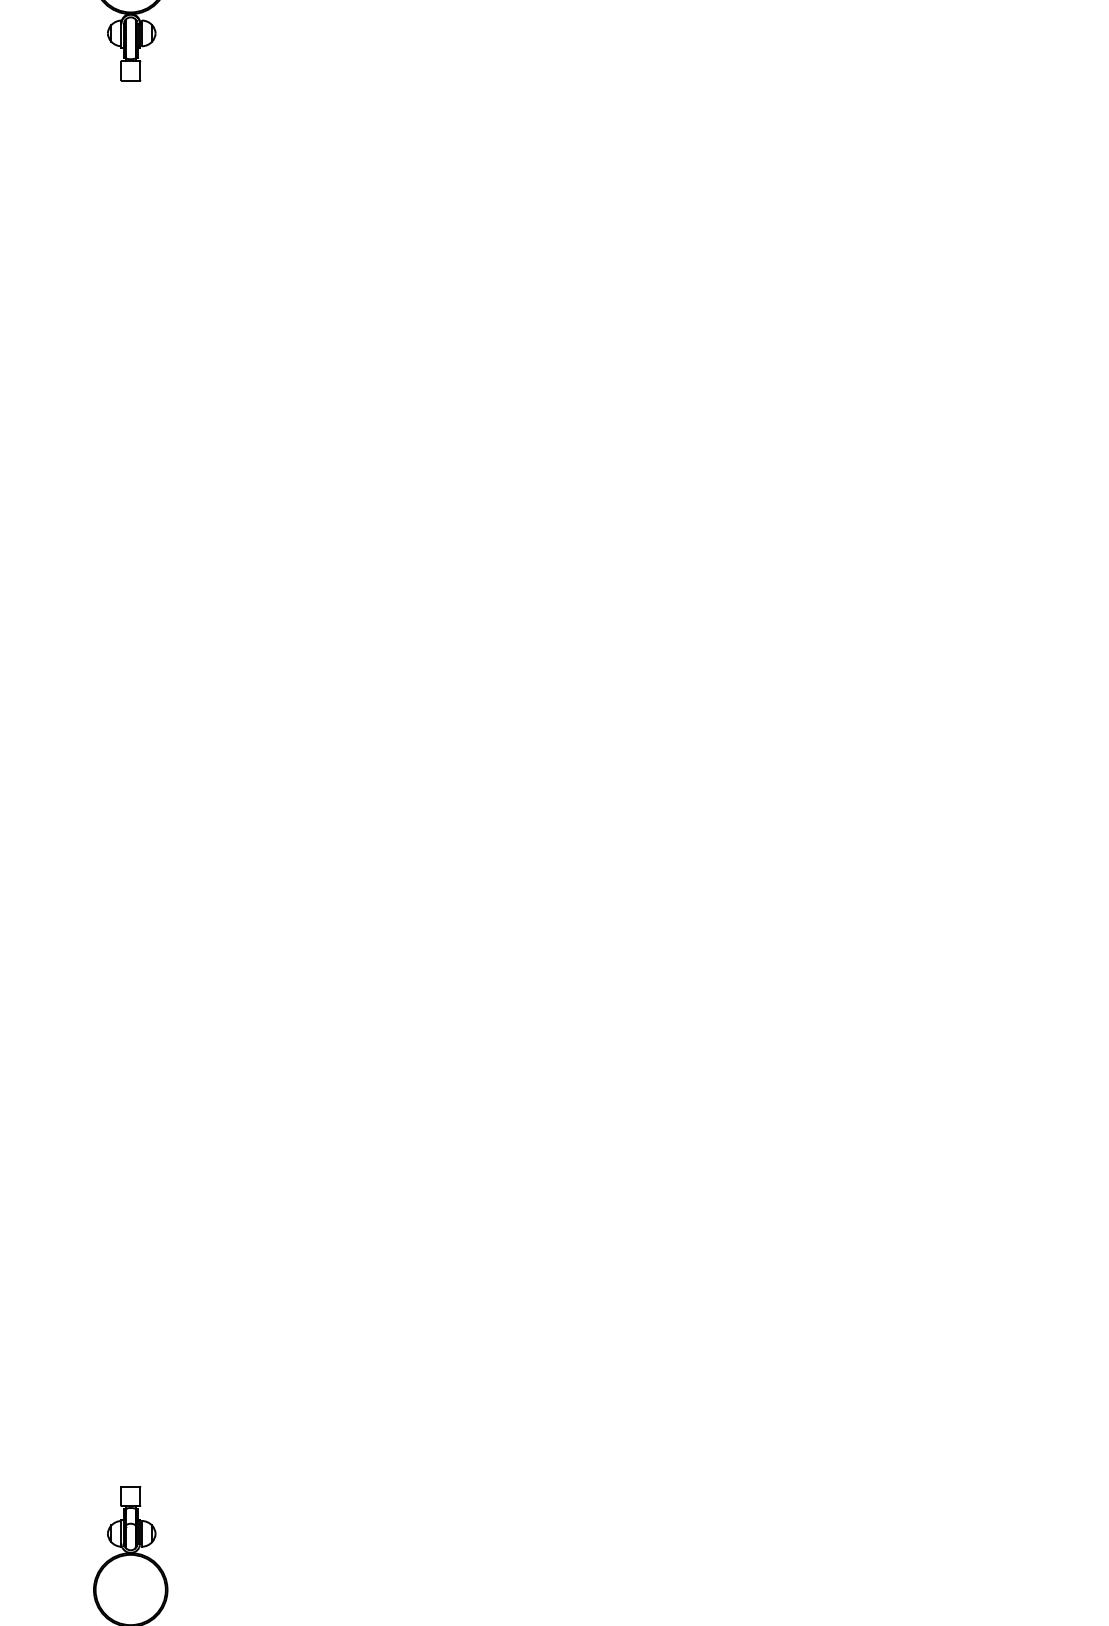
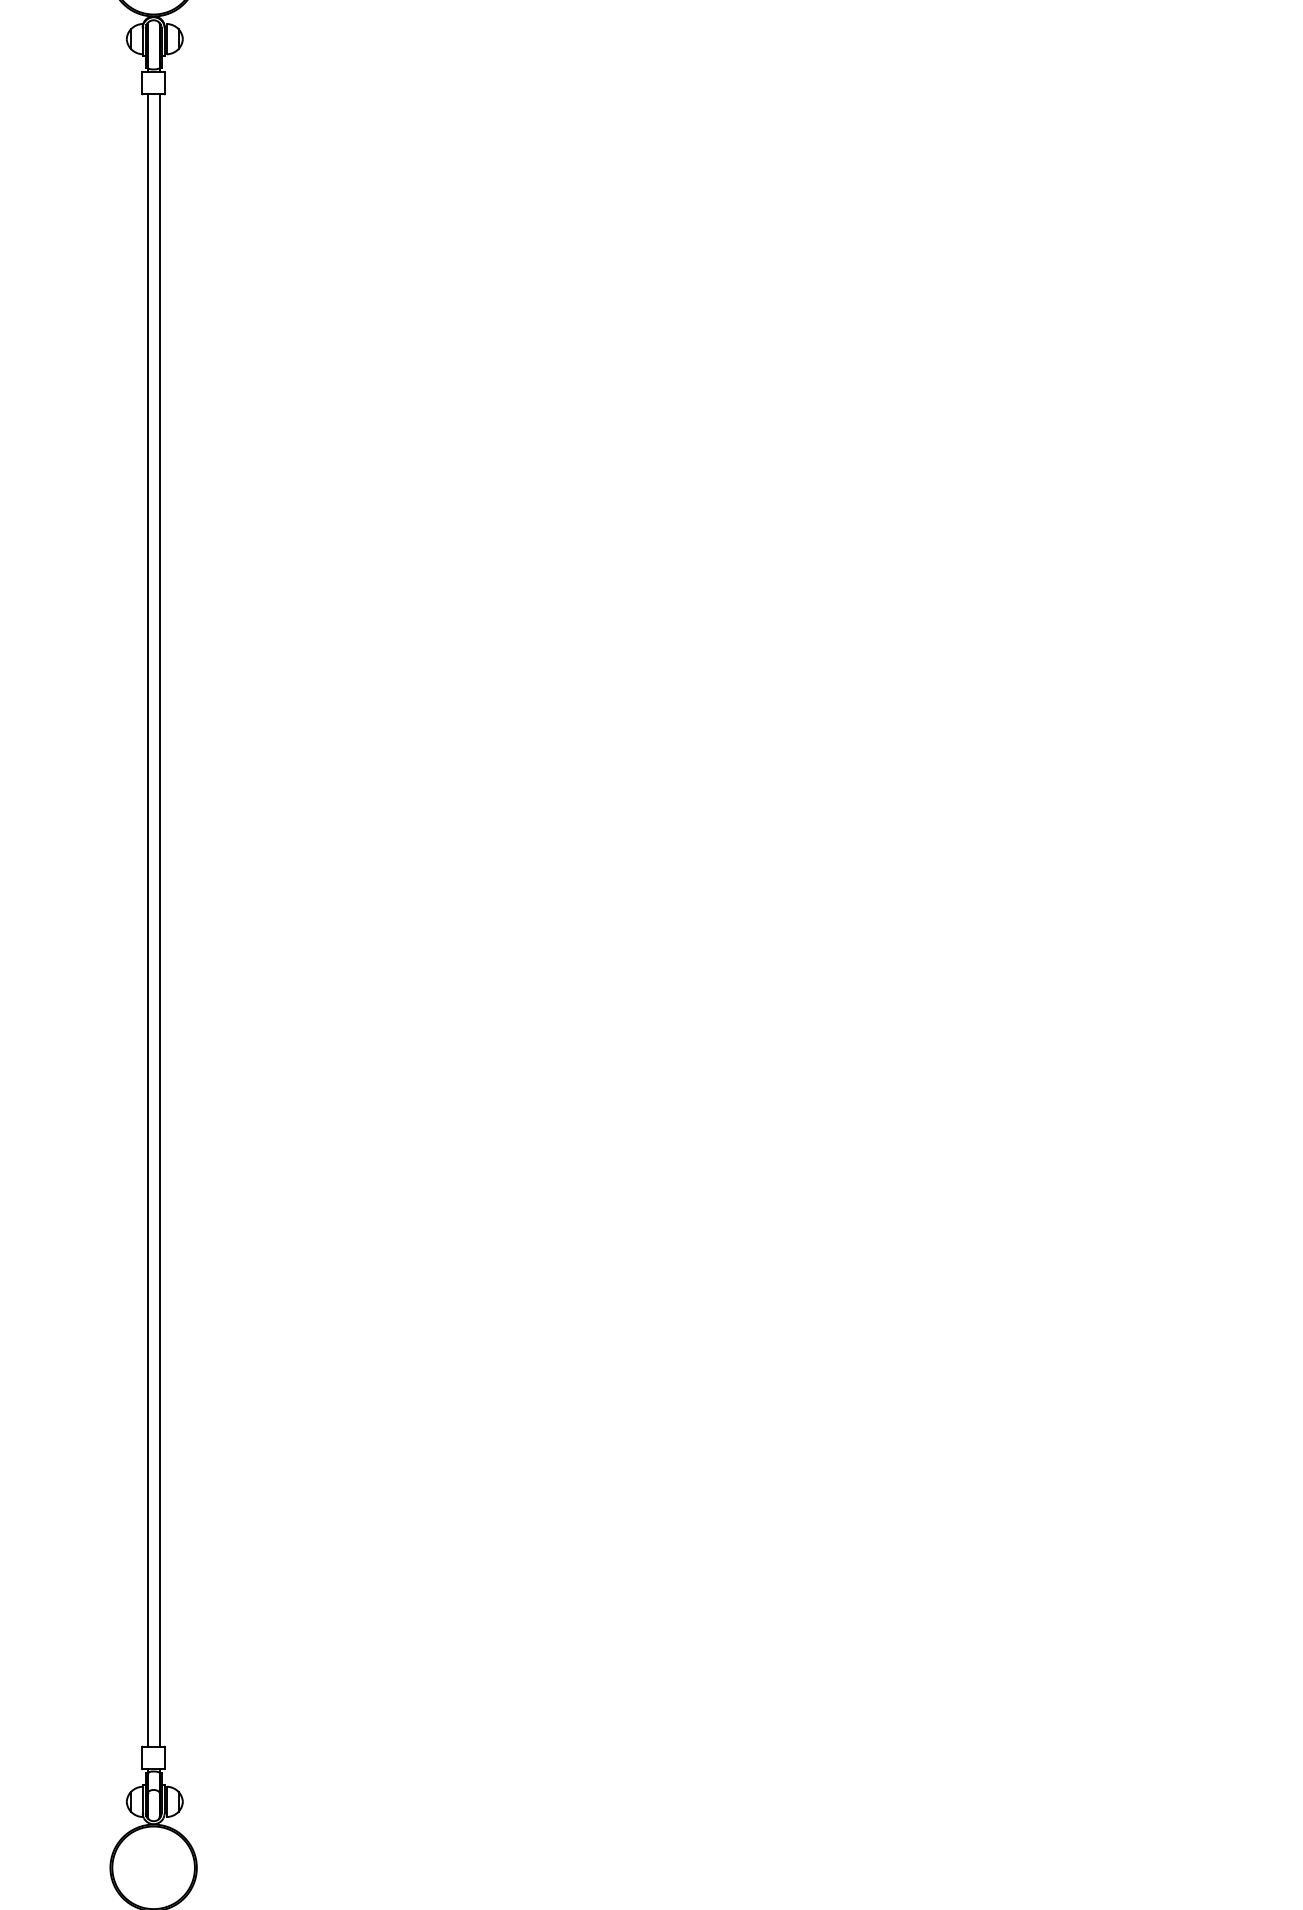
line: (125, 783) -> (147, 920), added
line: (135, 783) -> (159, 920), added

